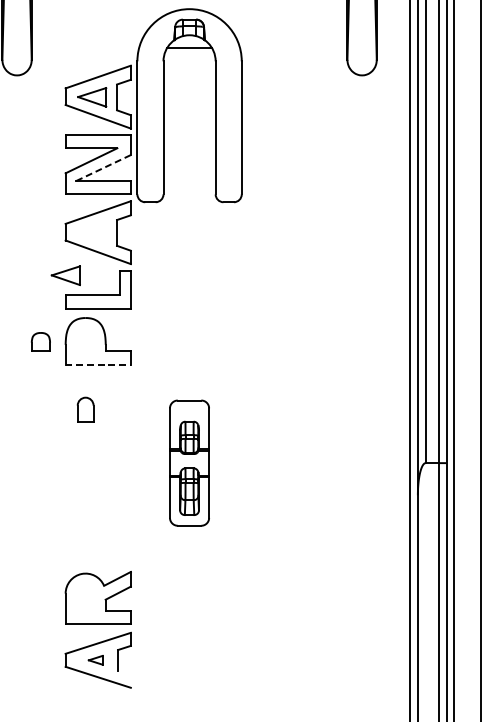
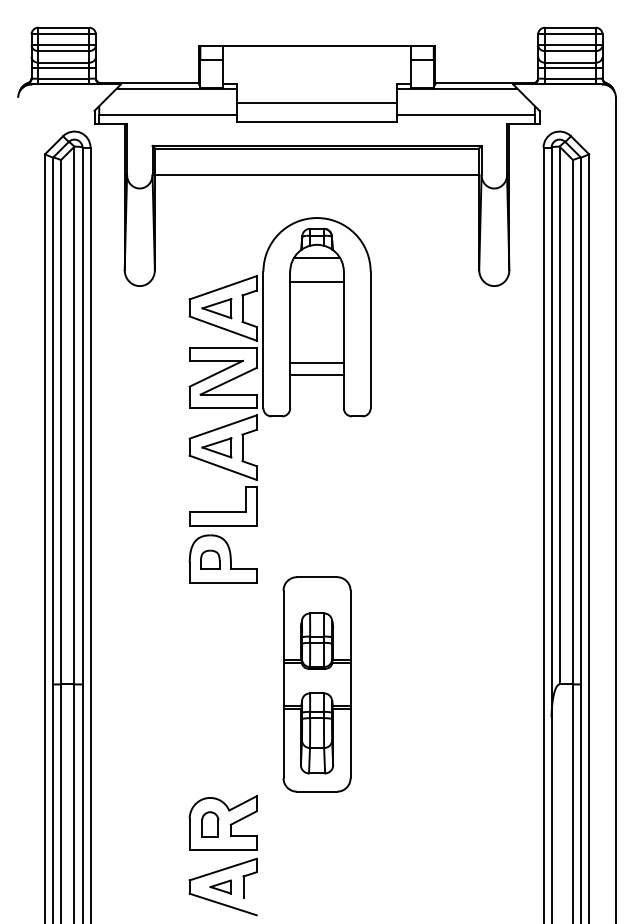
line: (189, 71) -> (316, 282), added
line: (189, 150) -> (316, 363), added
line: (189, 161) -> (316, 374), added
line: (104, 168) -> (229, 381), dashed -> solid
part: (65, 275) -> (216, 447), moved
part: (41, 341) -> (210, 559), moved
line: (98, 364) -> (223, 583), dashed -> solid
part: (85, 409) -> (210, 824), moved
part: (189, 463) -> (316, 684), size x1.67
part: (95, 659) -> (220, 886), size x1.43

